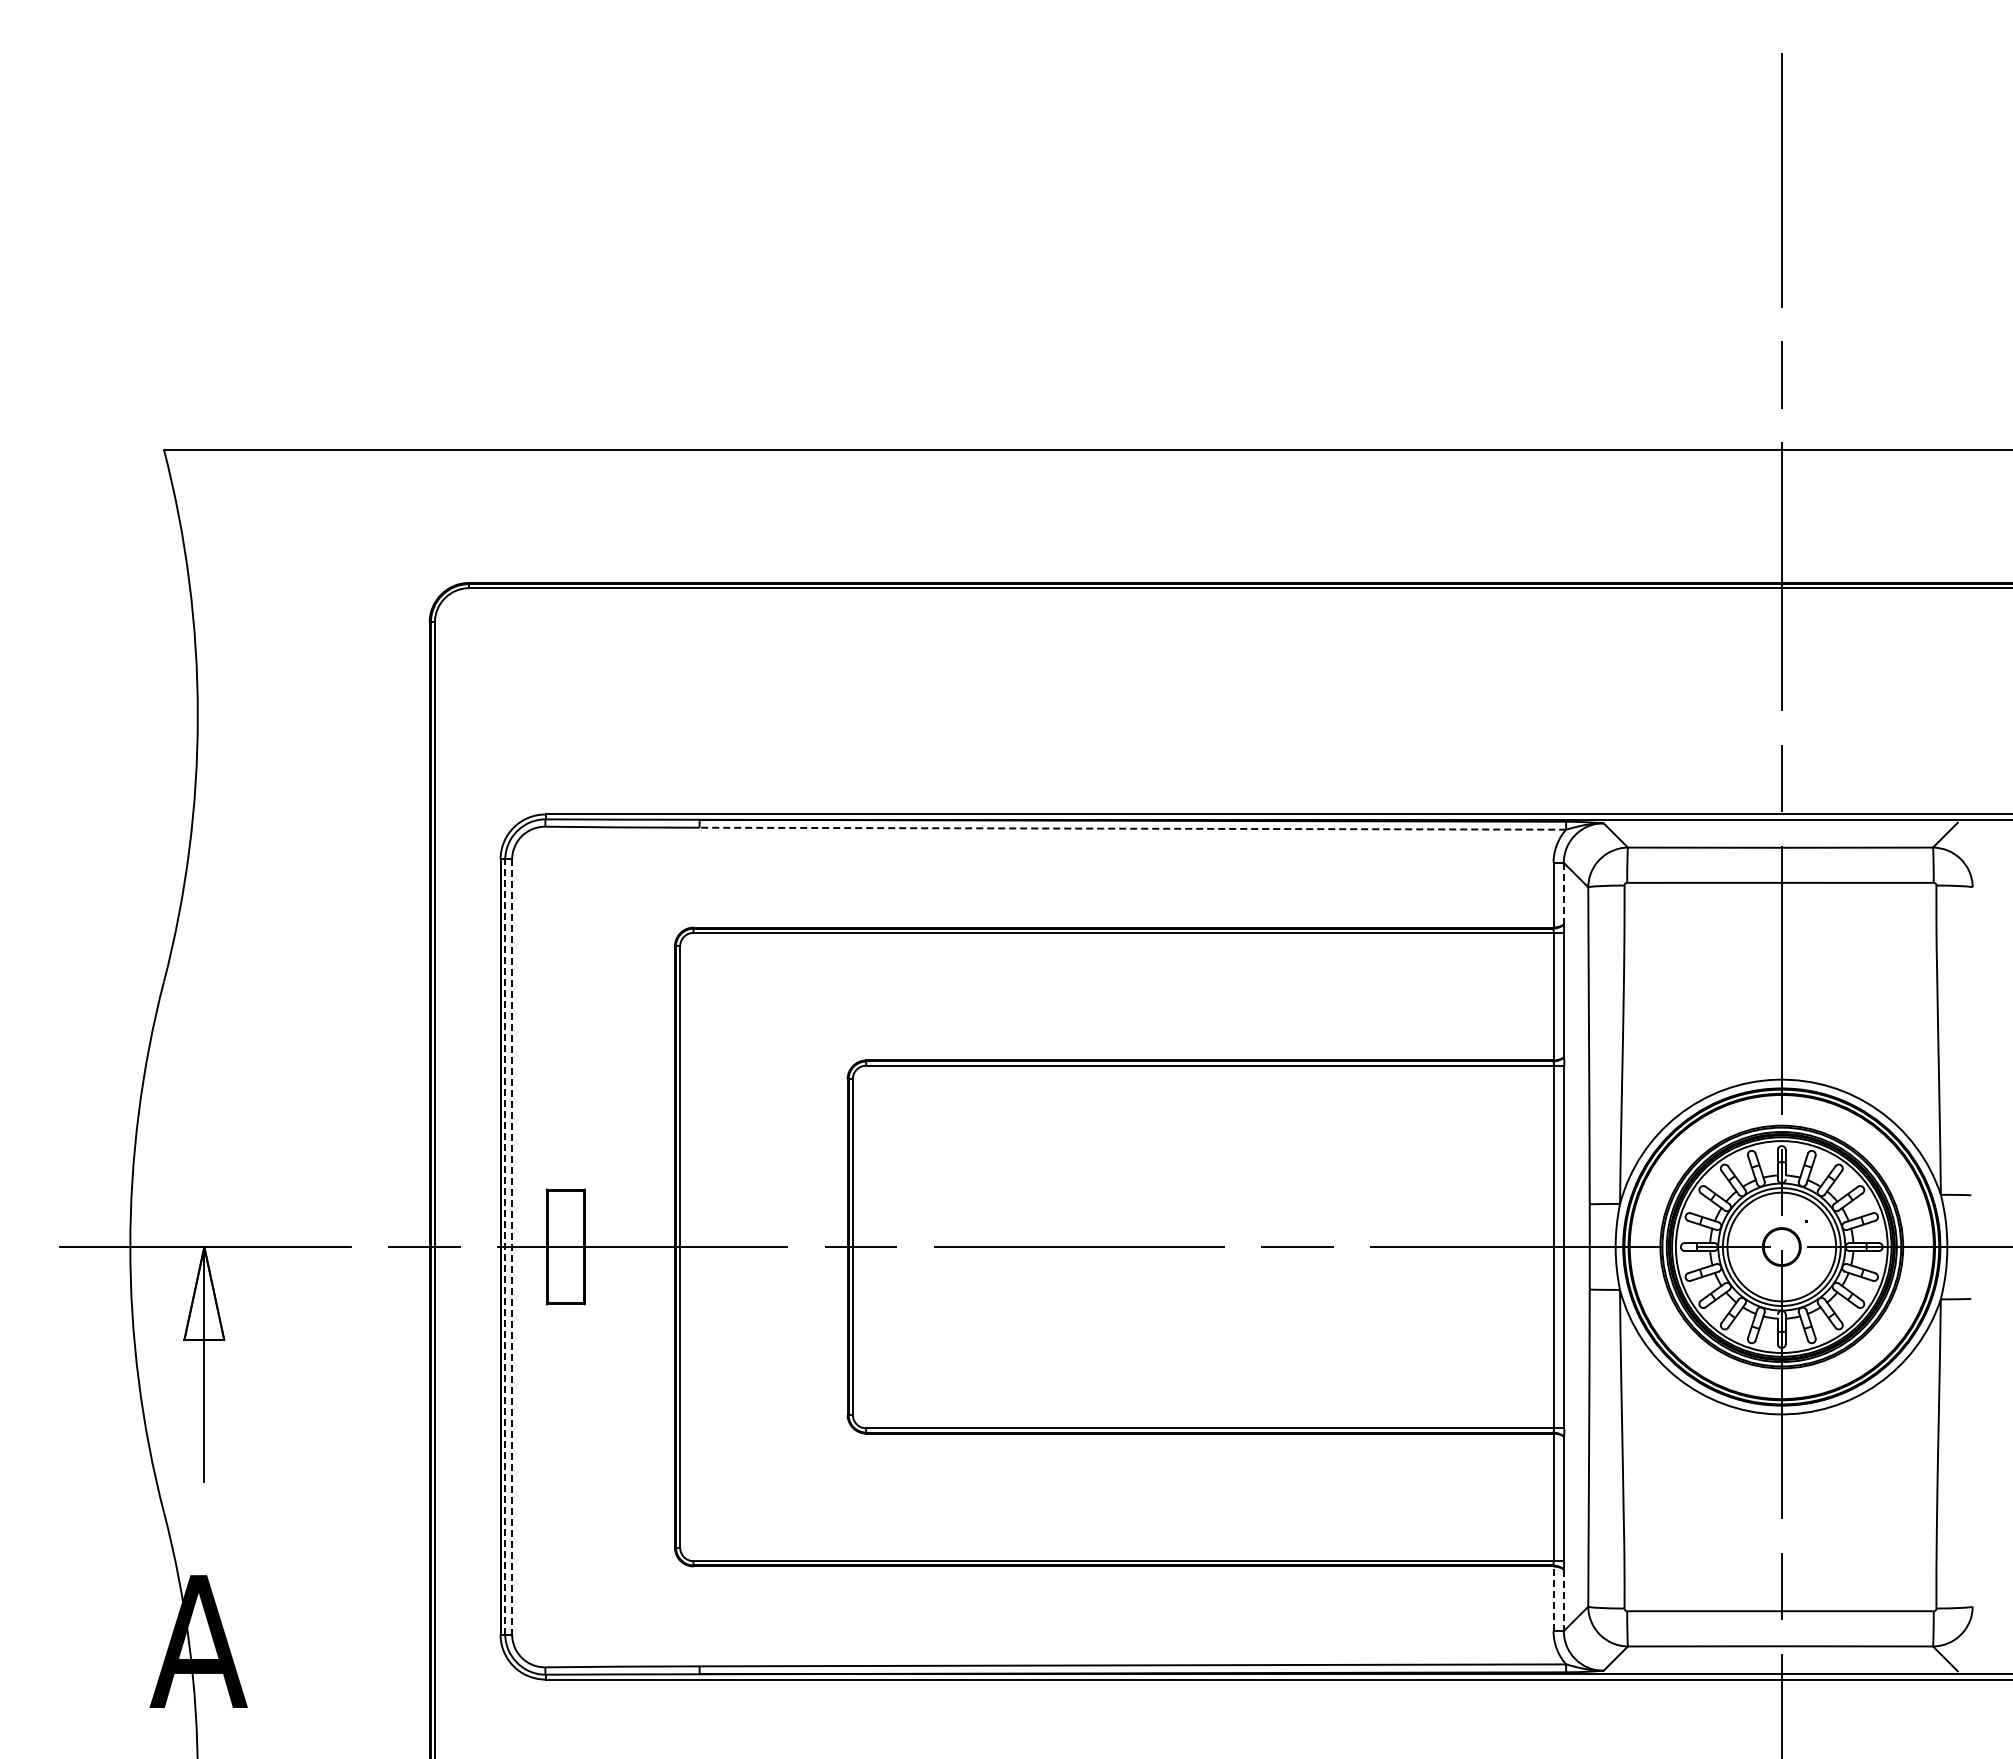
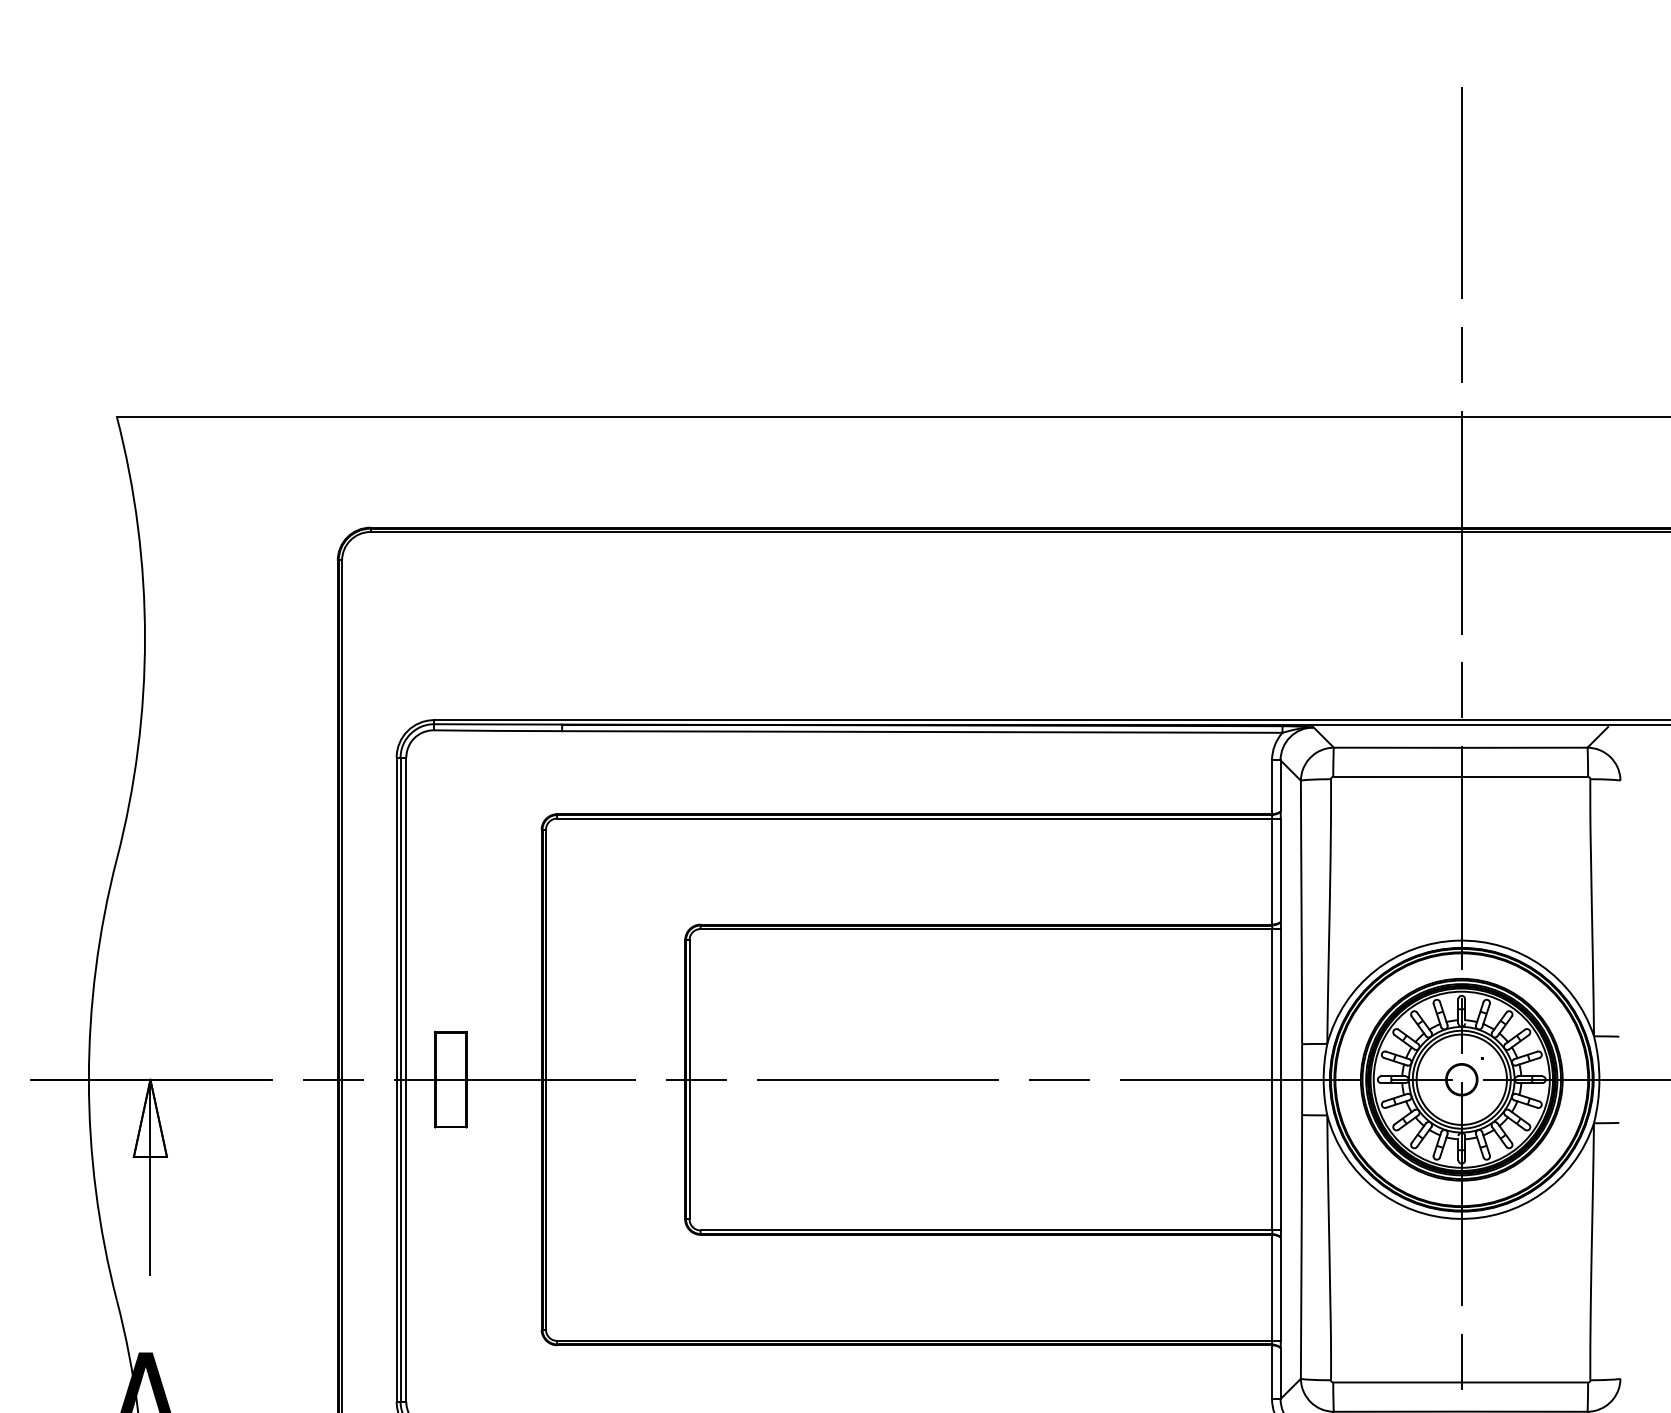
line: (1132, 828) -> (922, 731), dashed -> solid
line: (1563, 893) -> (1280, 785), dashed -> solid
line: (505, 1247) -> (400, 1080), dashed -> solid
line: (512, 1247) -> (406, 1080), dashed -> solid
line: (1553, 1598) -> (1271, 1371), dashed -> solid
line: (1563, 1600) -> (1280, 1373), dashed -> solid

